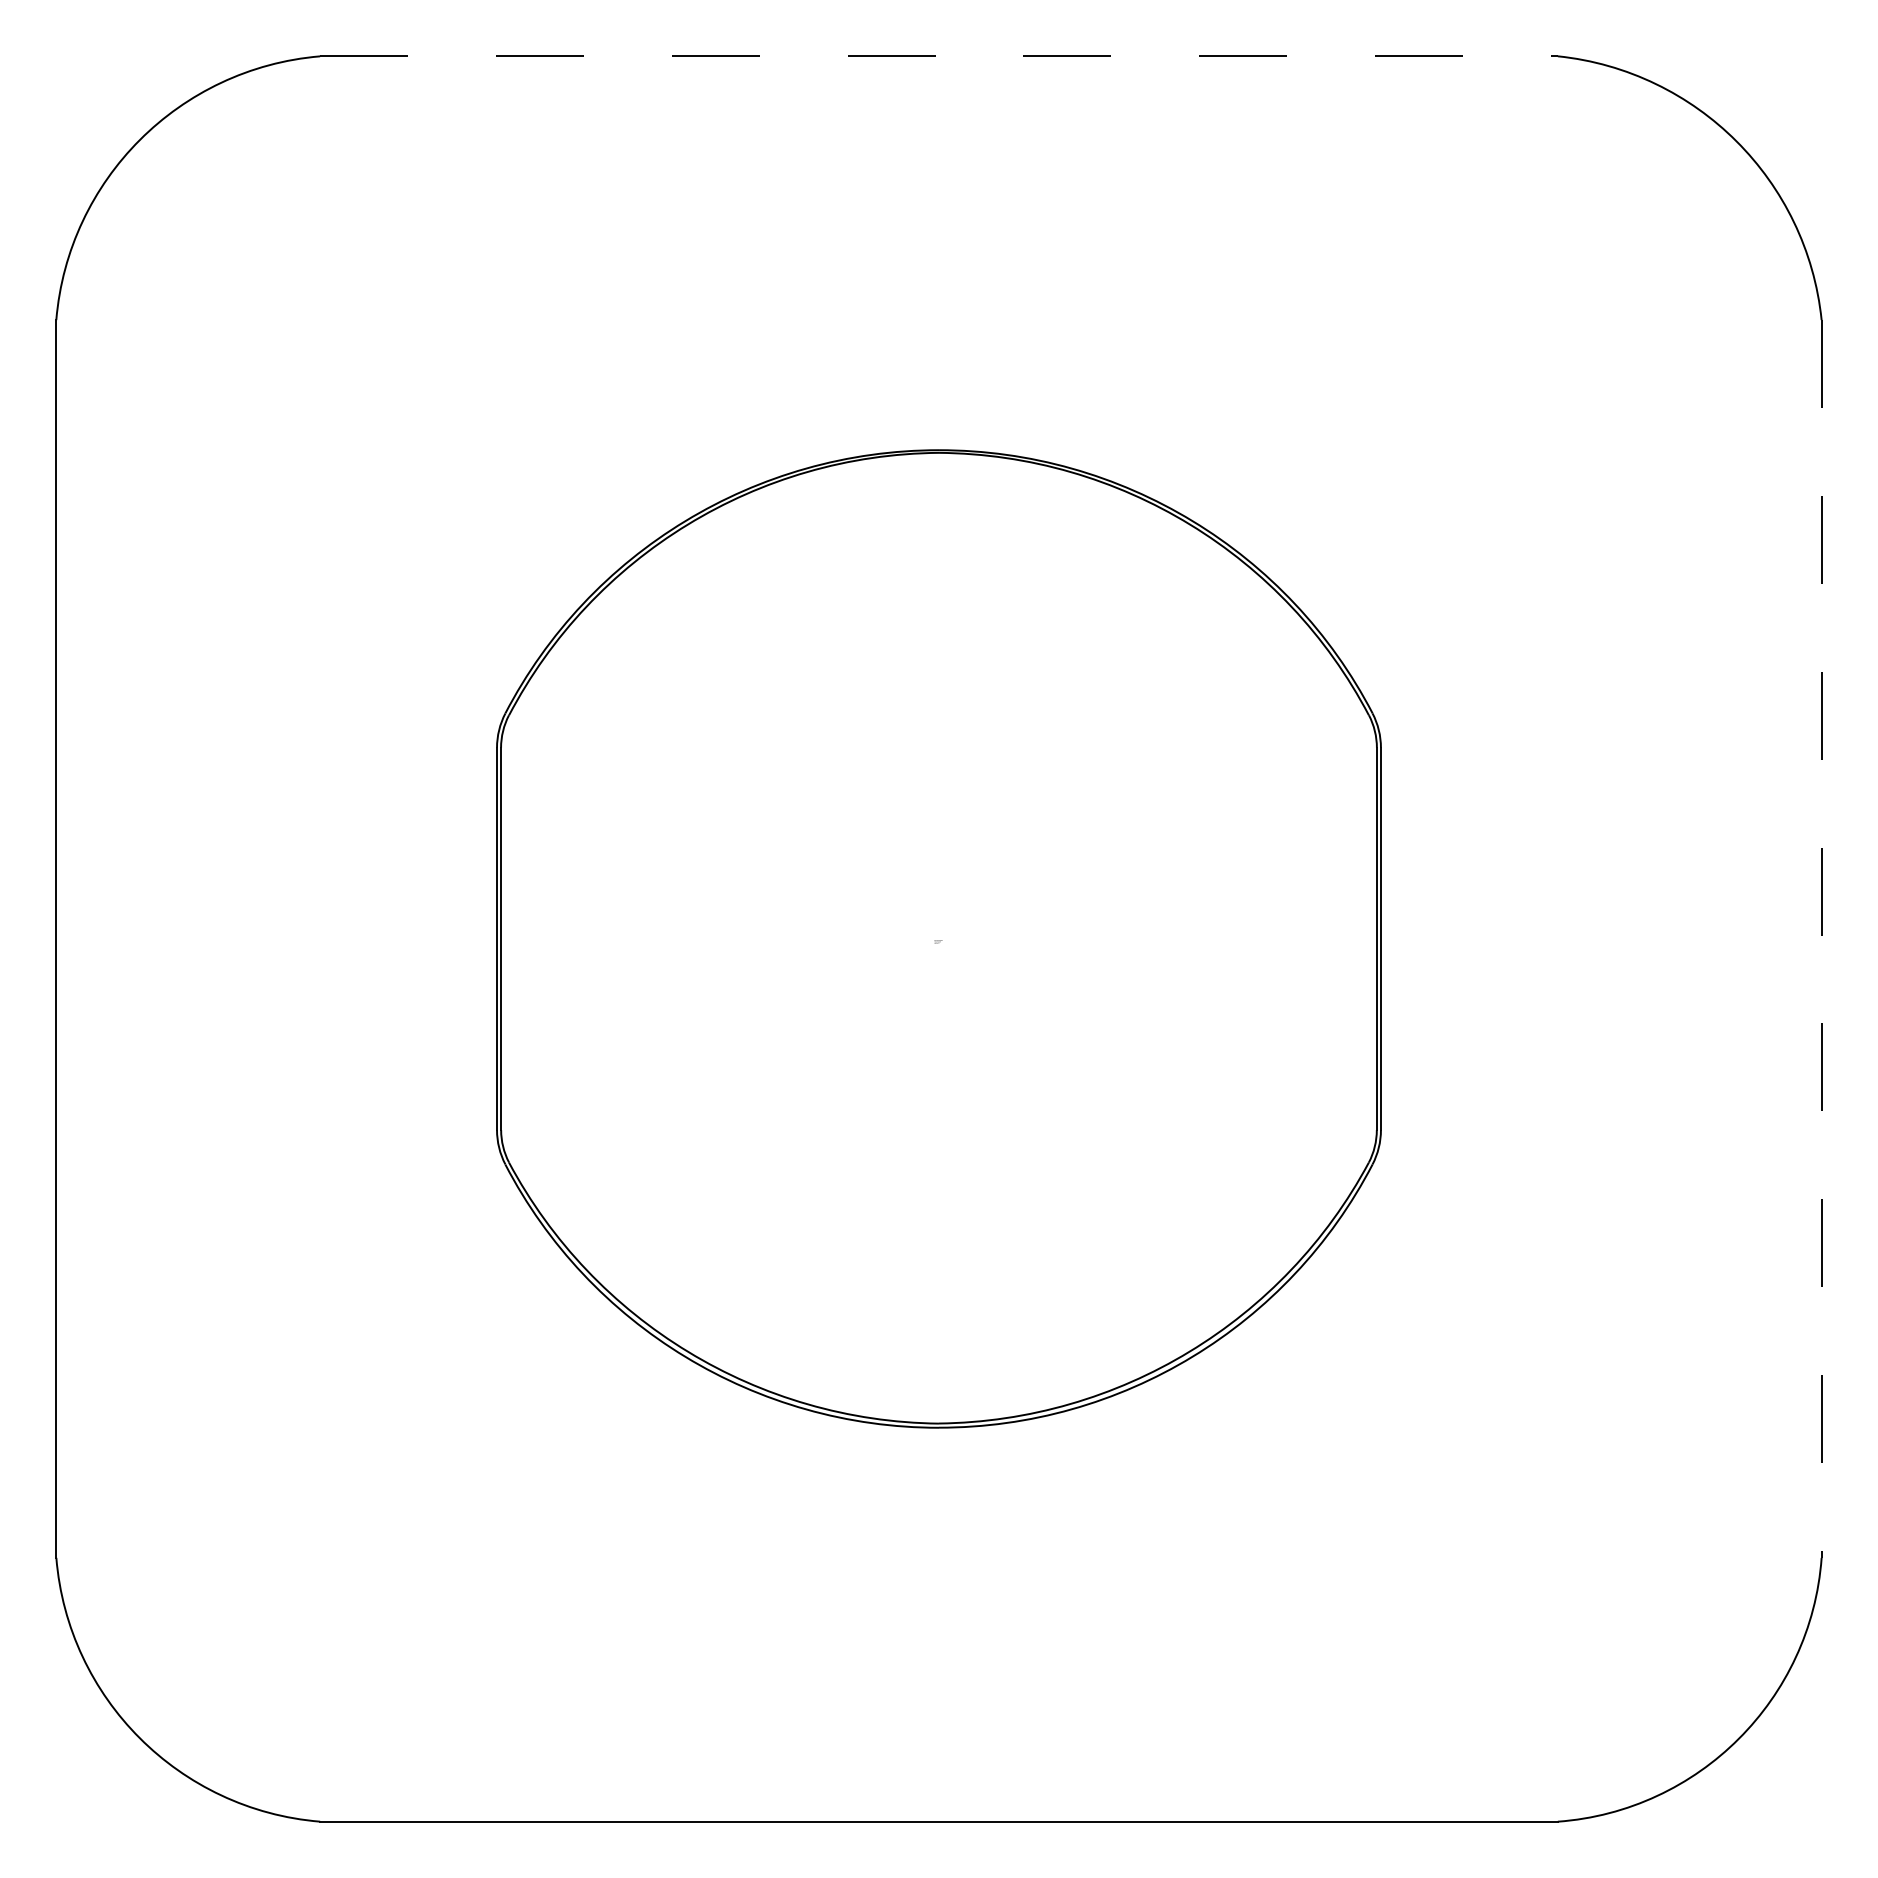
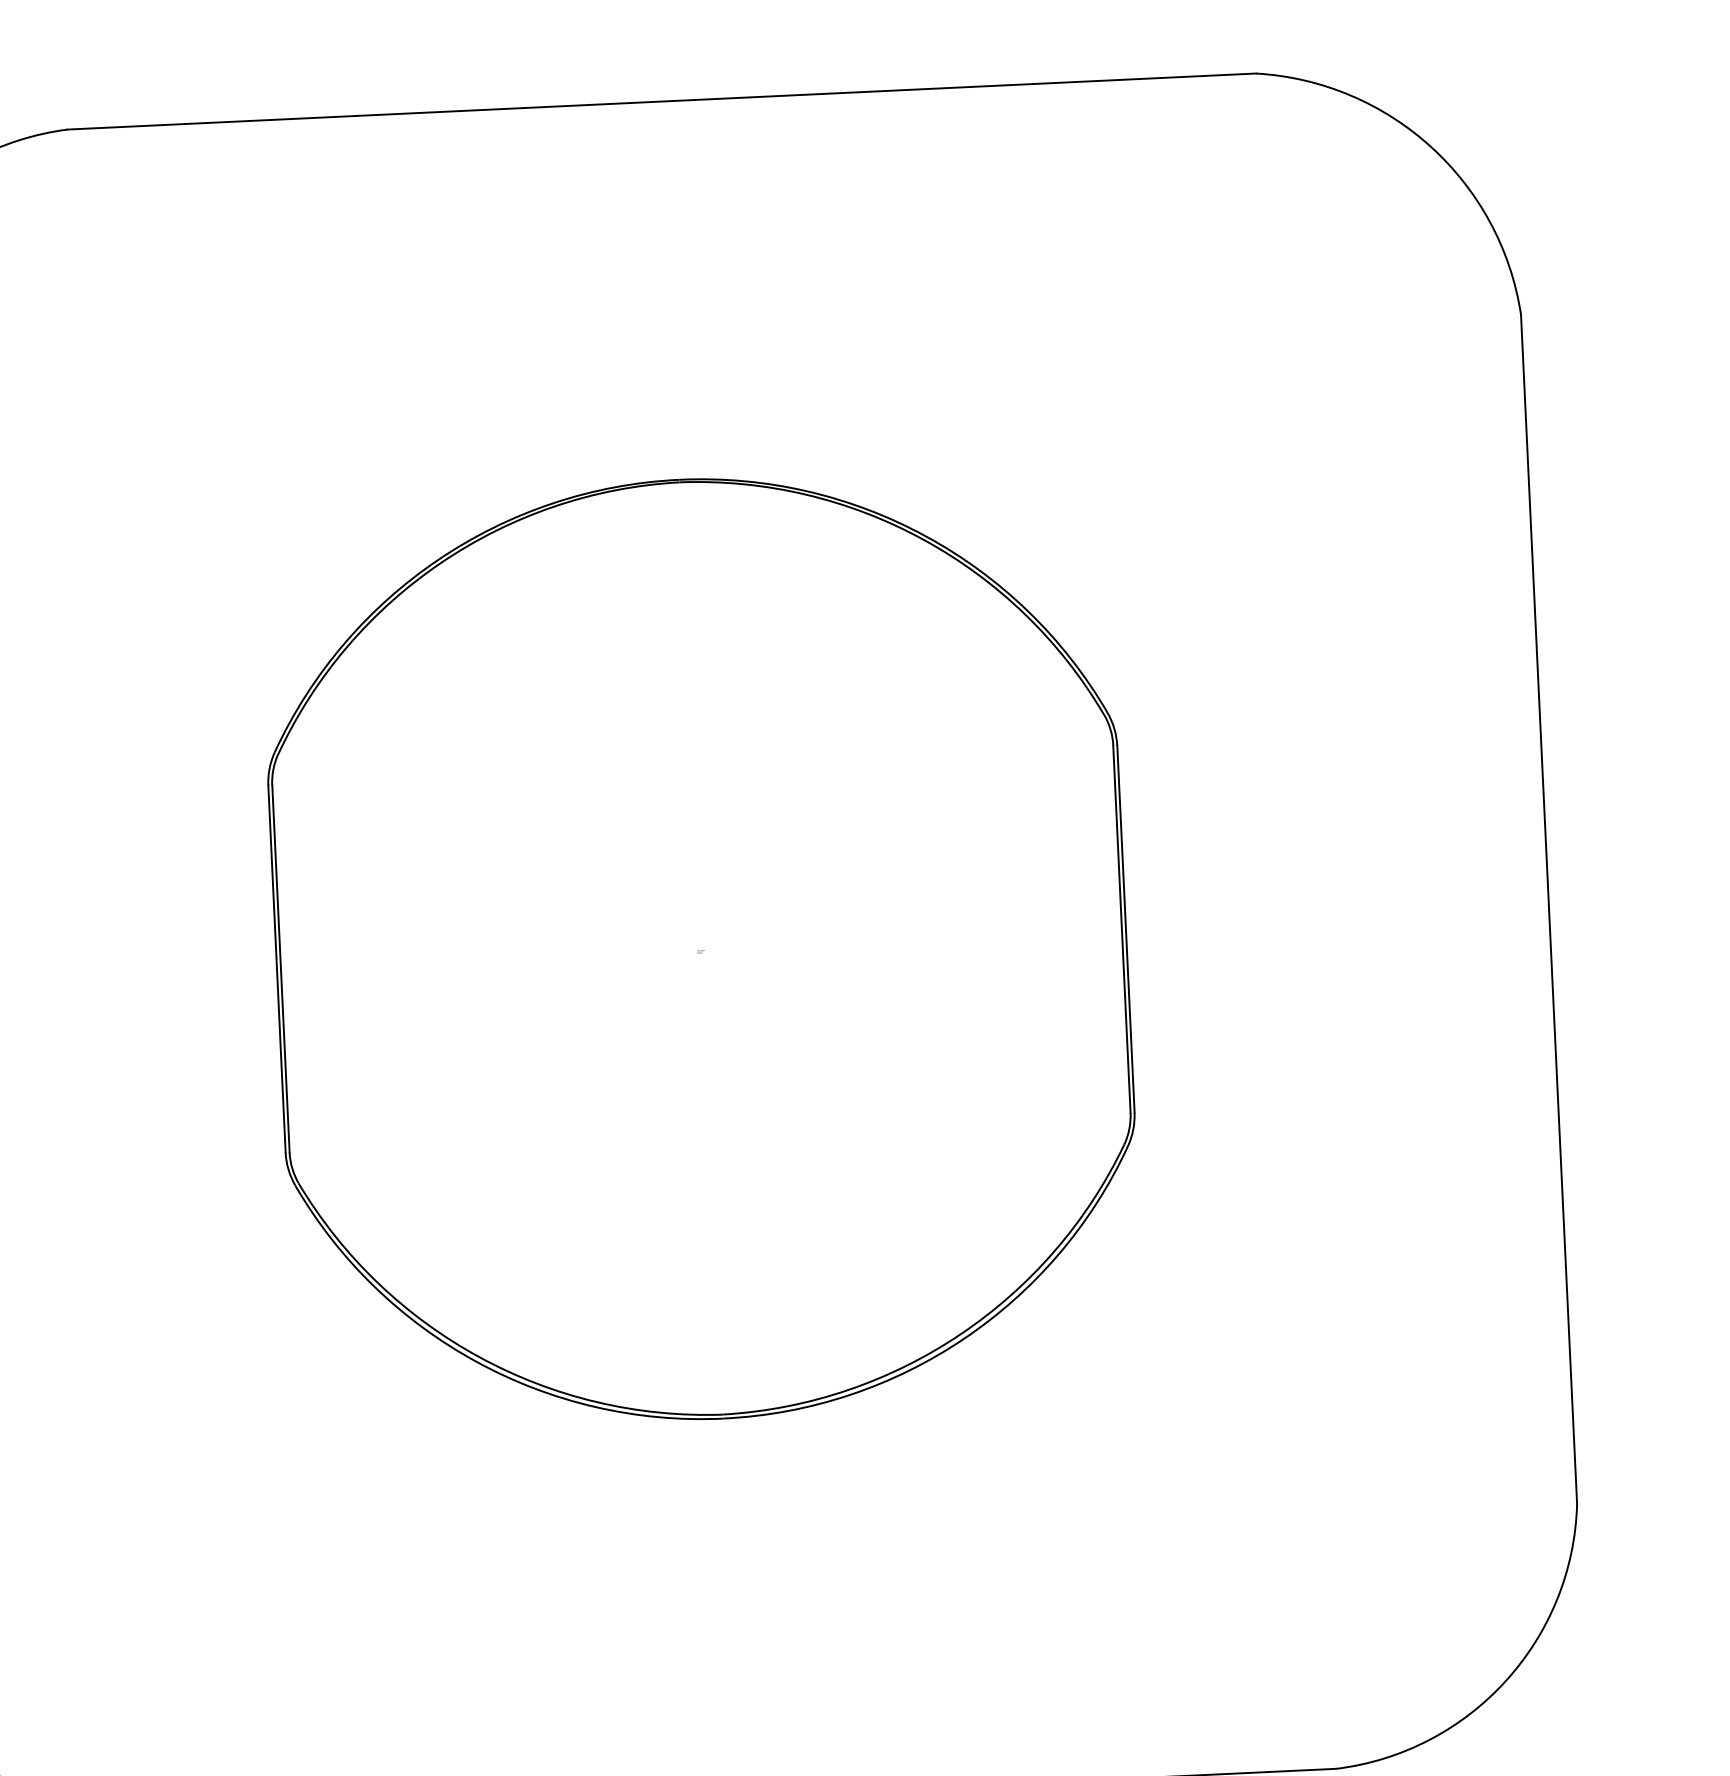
line: (938, 56) -> (661, 101), dashed -> solid
line: (1821, 939) -> (1548, 909), dashed -> solid

